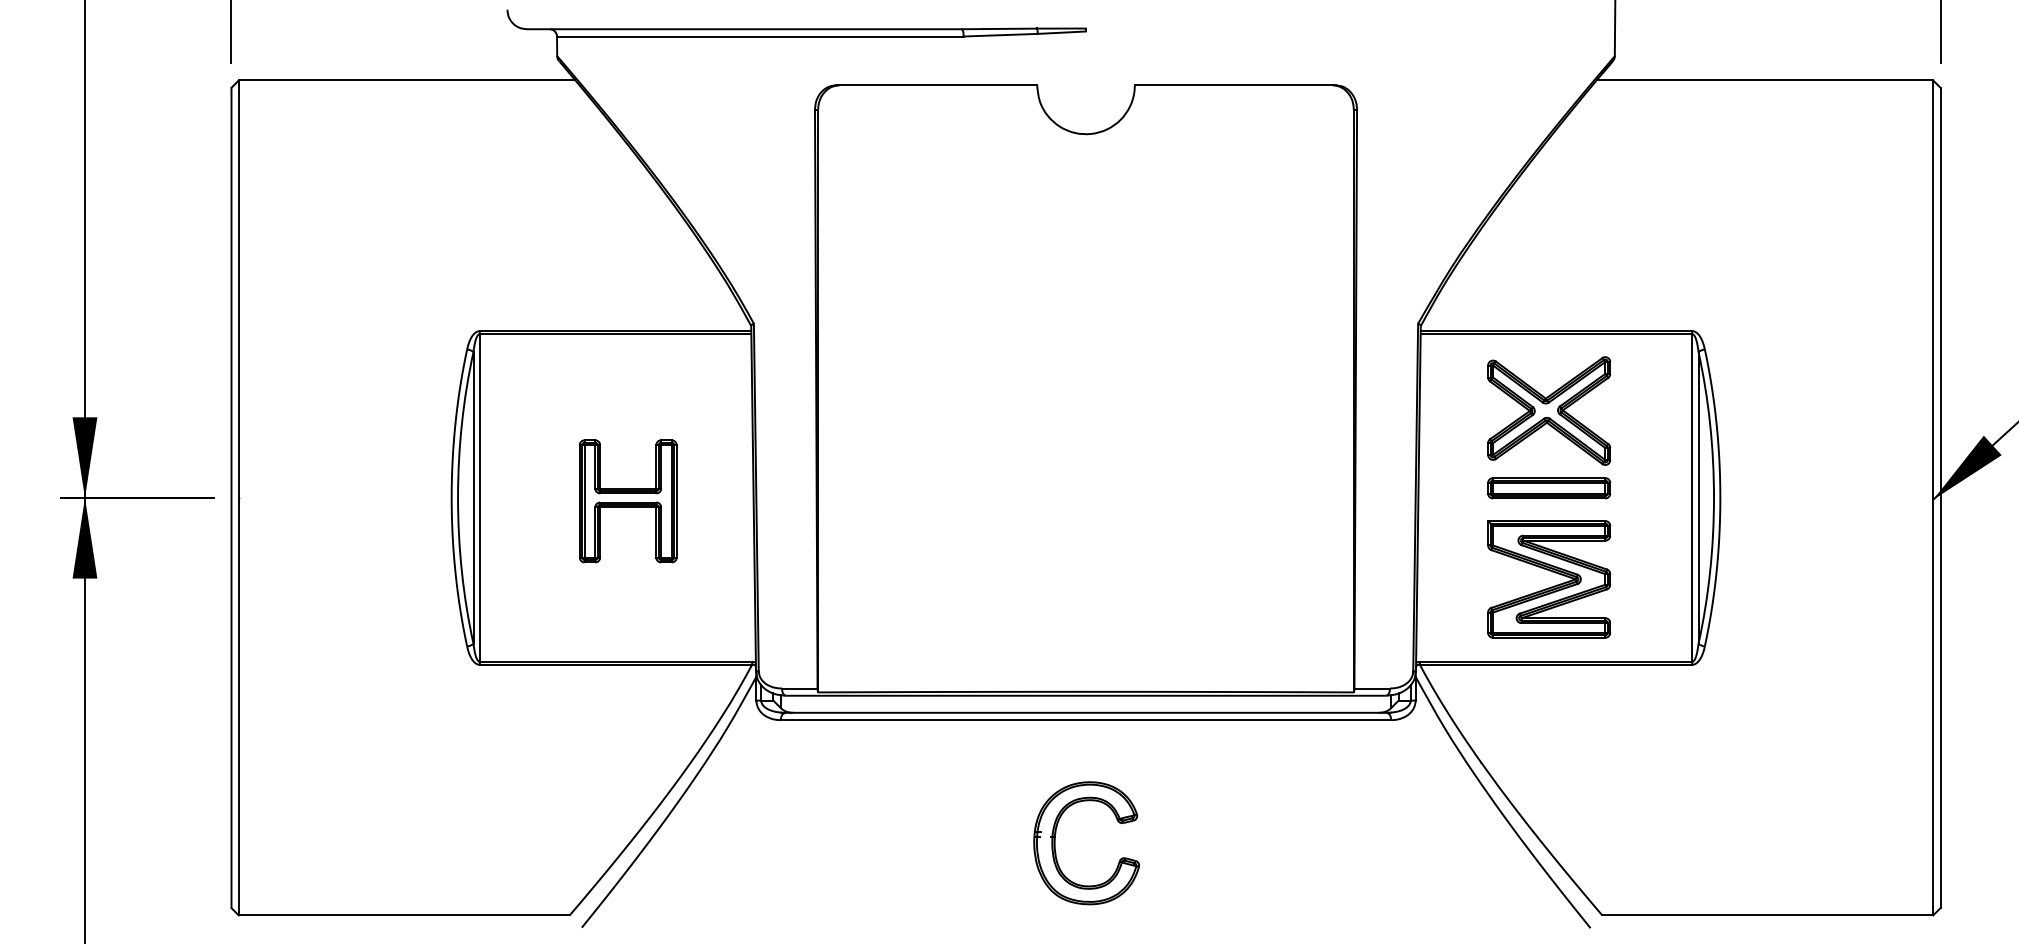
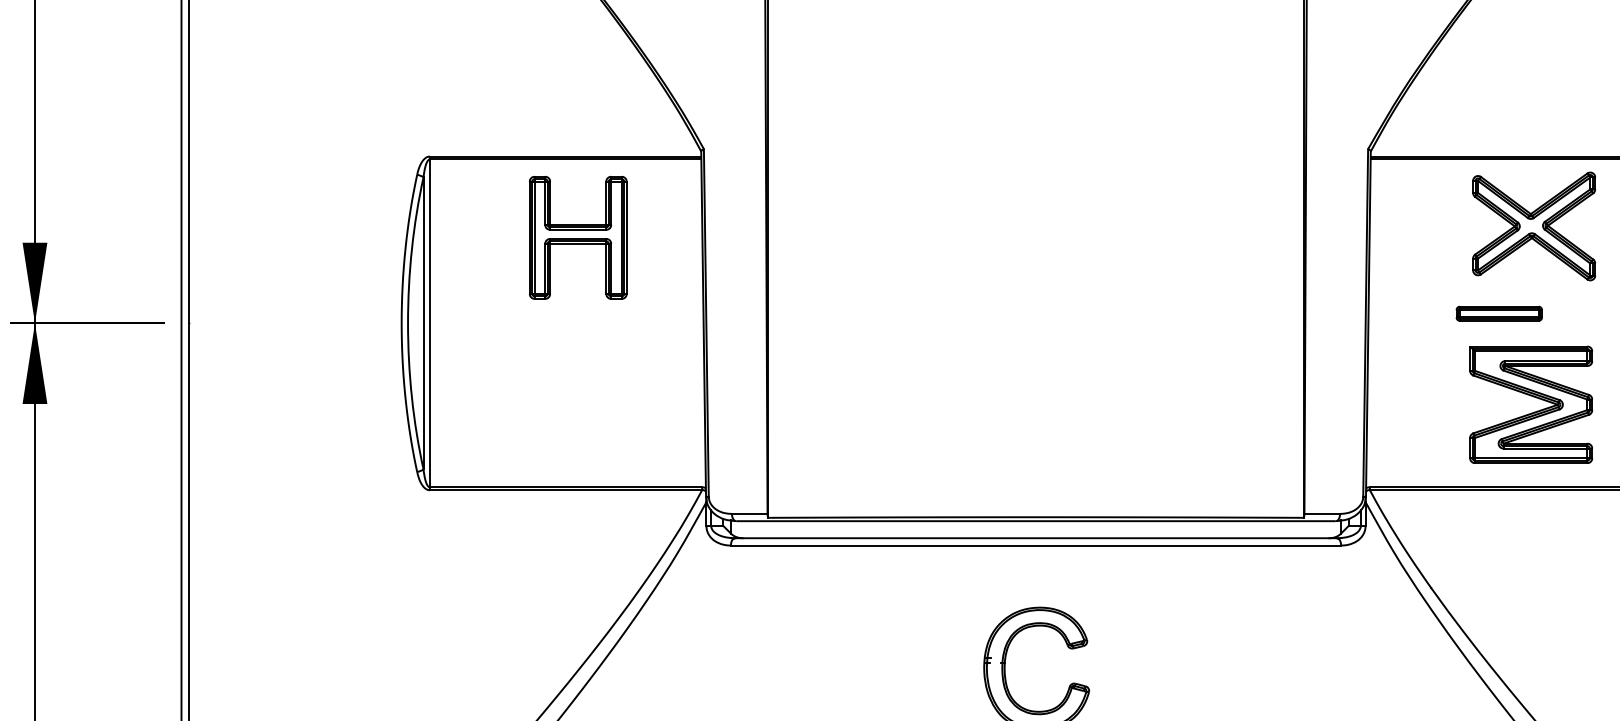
part: (1549, 410) -> (1534, 225), moved
part: (1549, 488) -> (1499, 313), size x0.7
part: (628, 501) -> (578, 237), moved
part: (1551, 586) -> (1533, 411), moved

